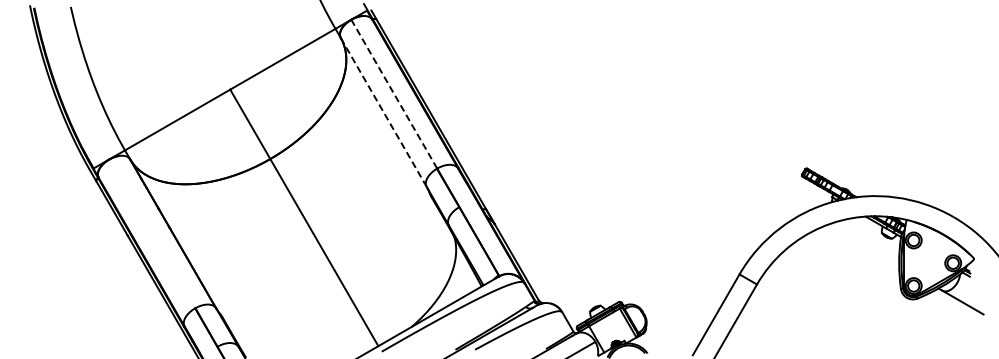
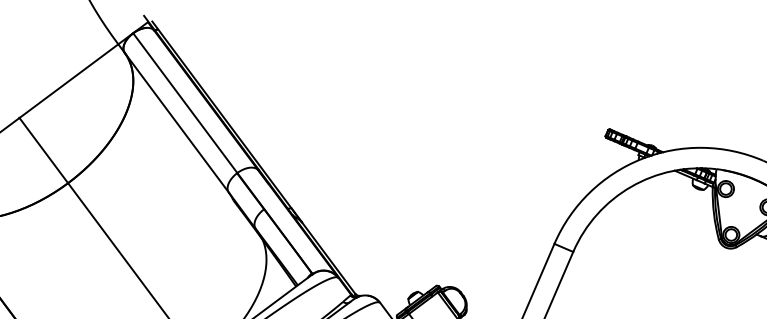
line: (394, 94) -> (185, 103), dashed -> solid
line: (383, 112) -> (176, 122), dashed -> solid

